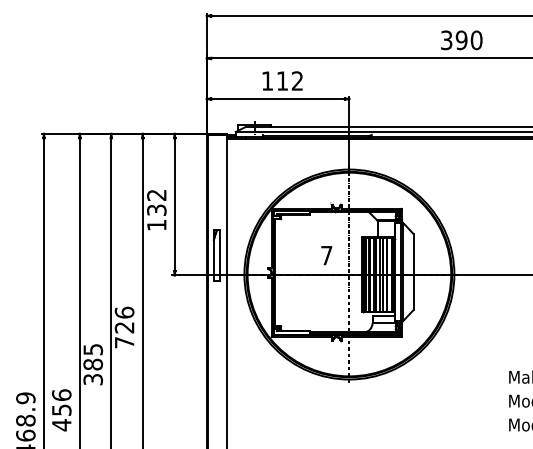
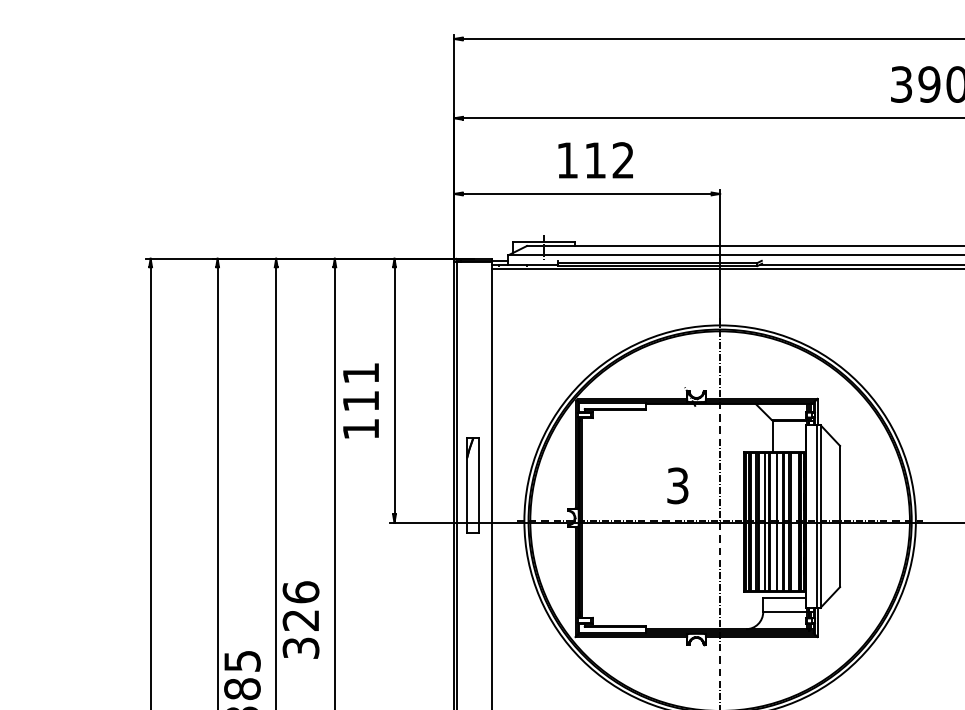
text: (156, 202) -> (360, 386), 132 -> 111
text: (326, 255) -> (677, 485), 7 -> 3
text: (124, 342) -> (300, 647), 726 -> 326

